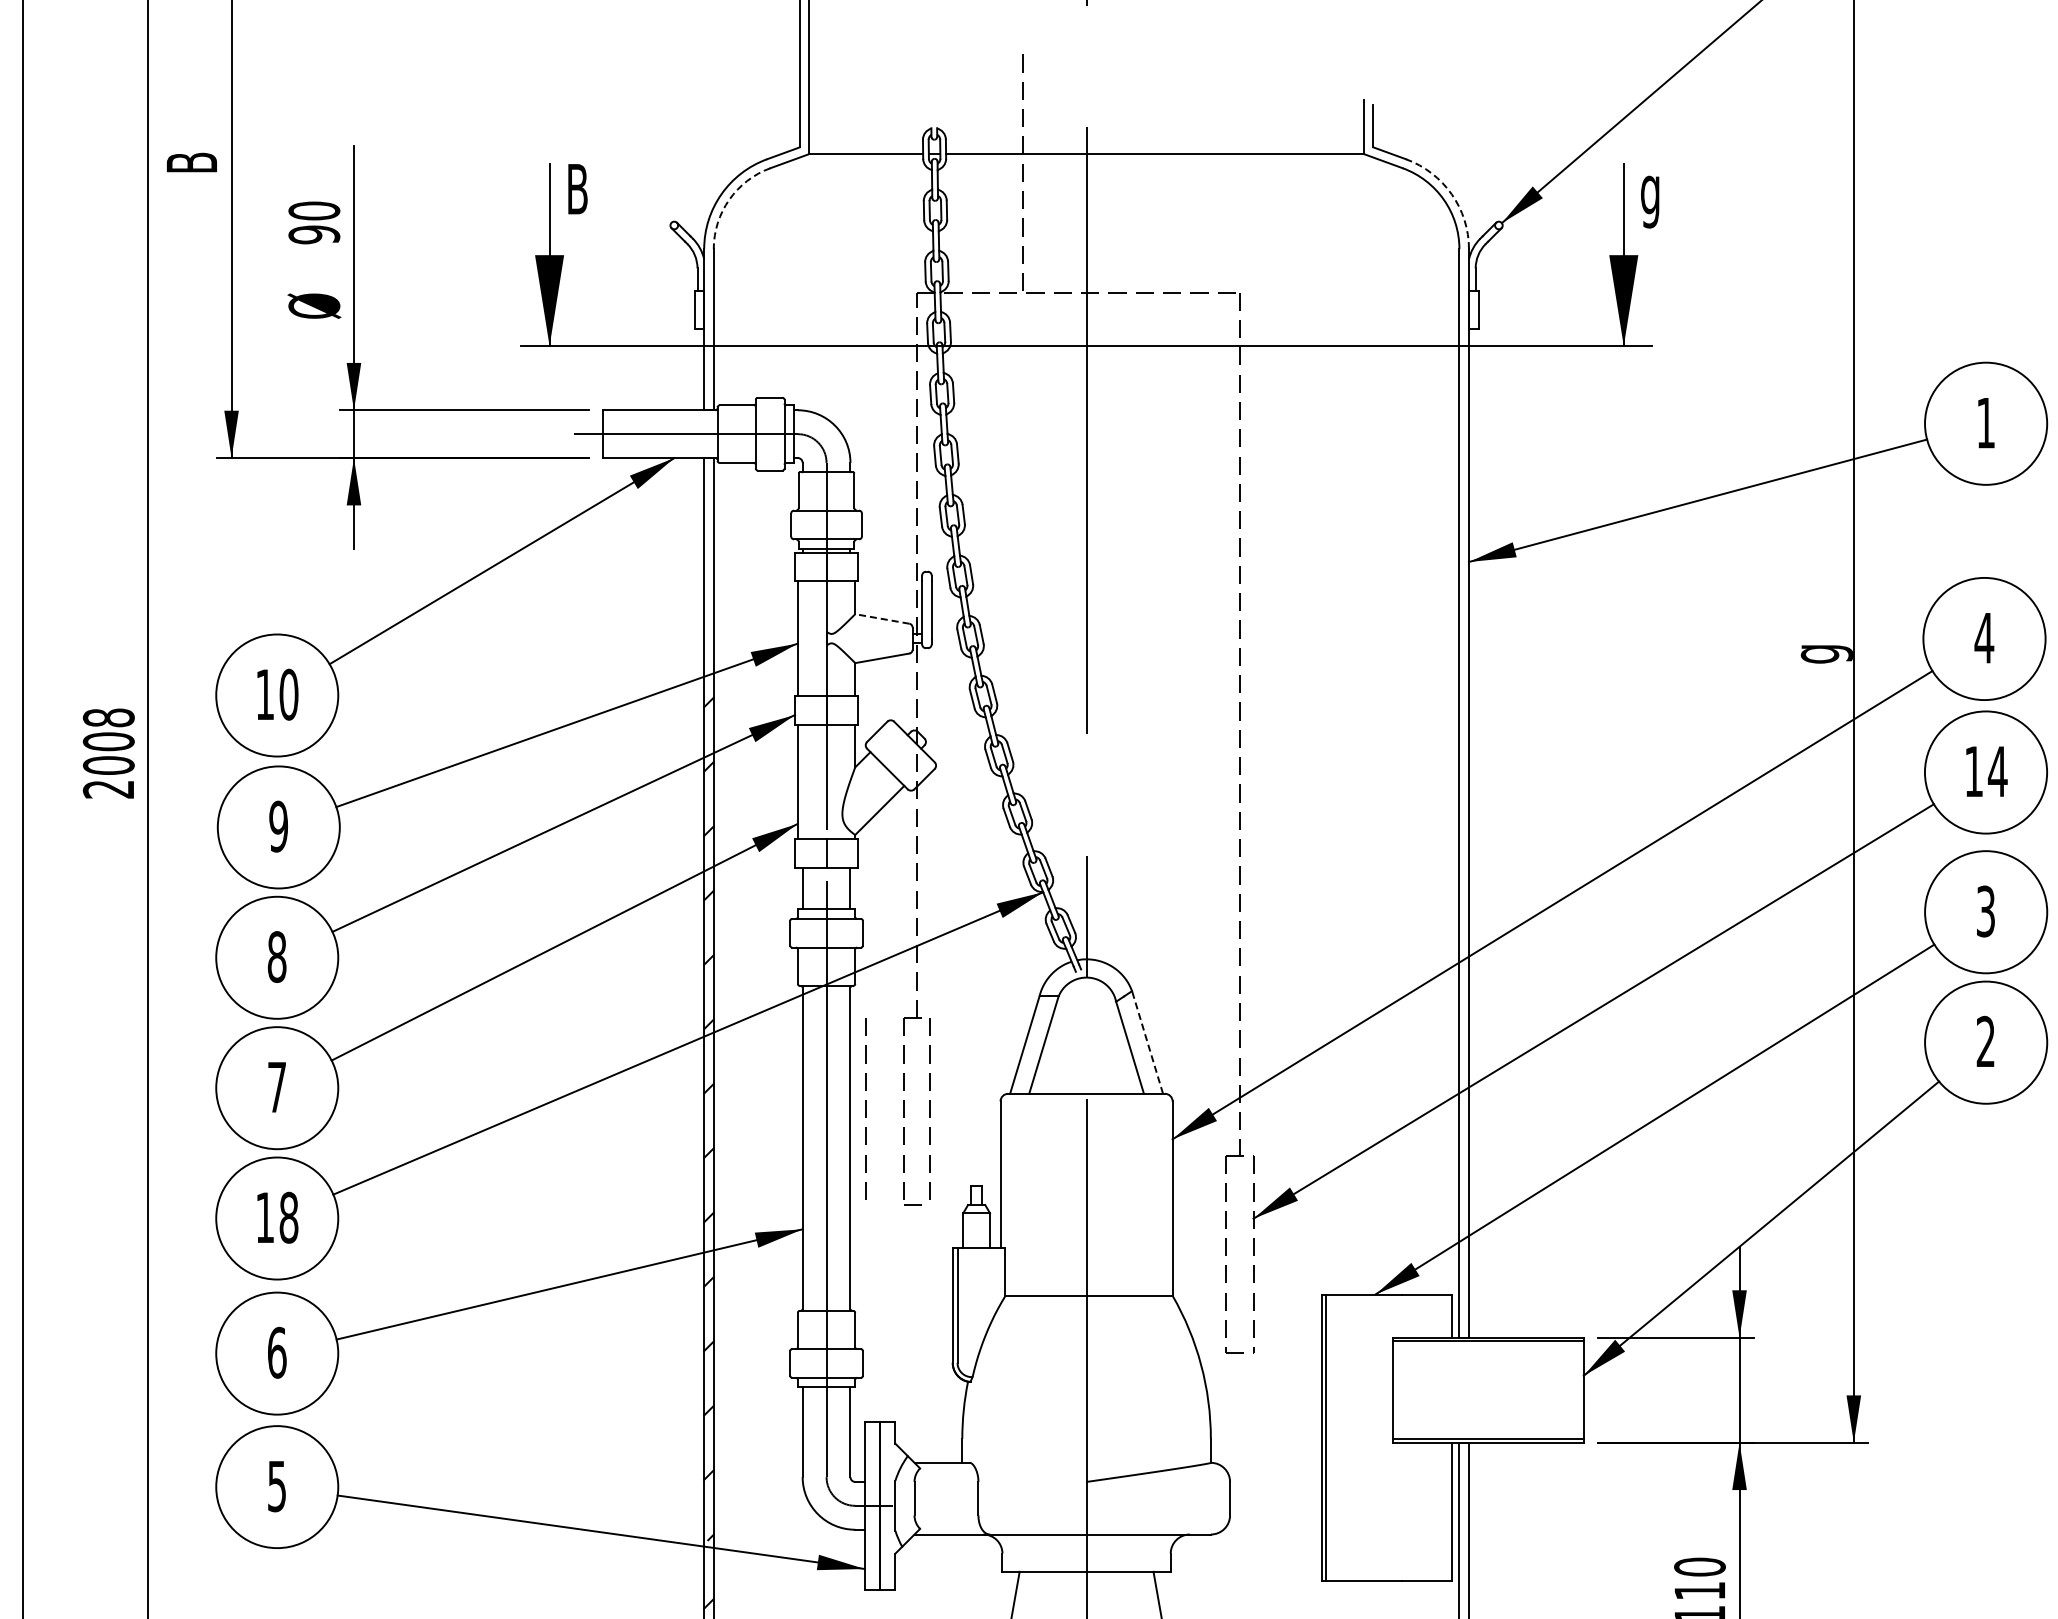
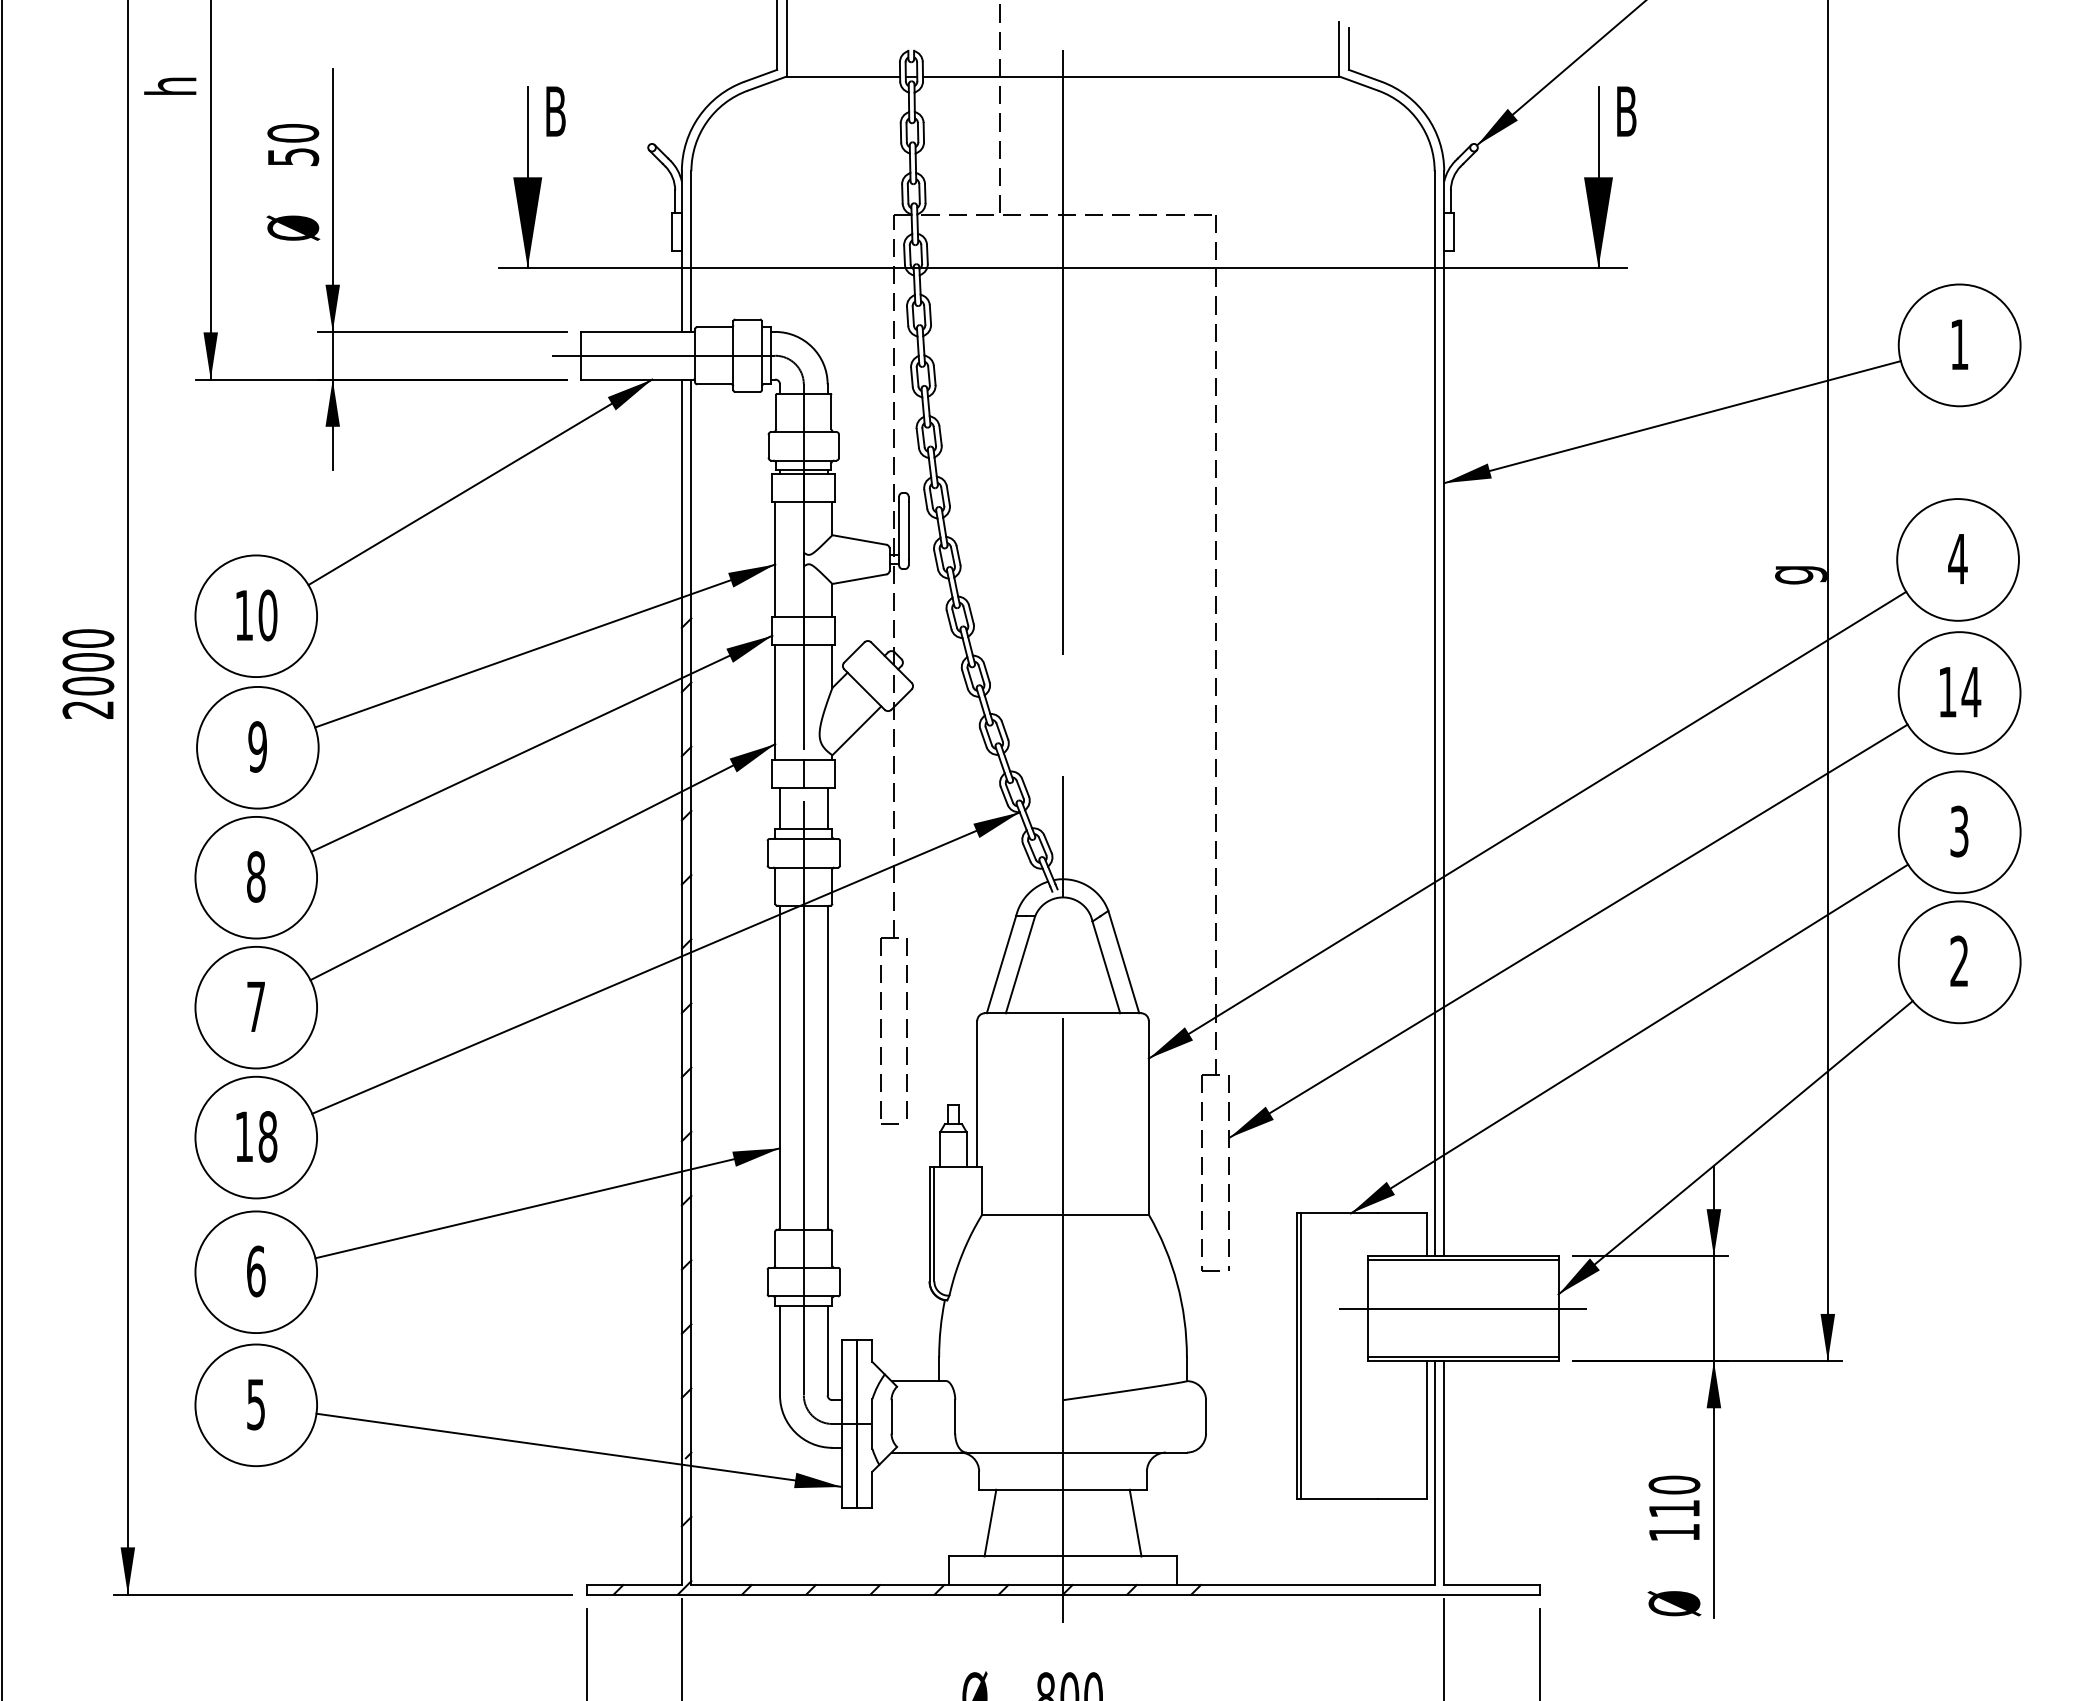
text: (191, 162) -> (170, 84), B -> h
arc: (1451, 194) -> (1426, 116), dashed -> solid
text: (1650, 196) -> (1625, 118), g -> B
arc: (728, 200) -> (706, 122), dashed -> solid
text: (313, 234) -> (292, 156), 90 -> 50
line: (881, 618) -> (858, 539), dashed -> solid
text: (108, 717) -> (88, 638), 2008 -> 2000
line: (1147, 1041) -> (1123, 961), dashed -> solid
line: (865, 1109) -> (842, 1028), removed
line: (1488, 1389) -> (1463, 1308), added

